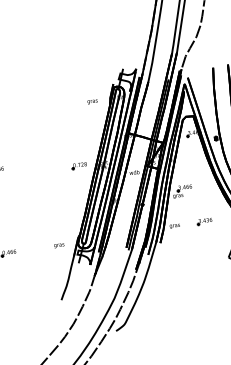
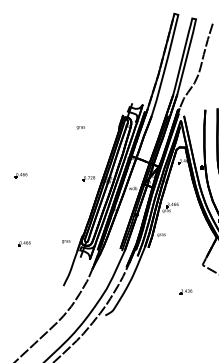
text: (92, 101) -> (80, 127), moved
part: (203, 221) -> (185, 291), moved

